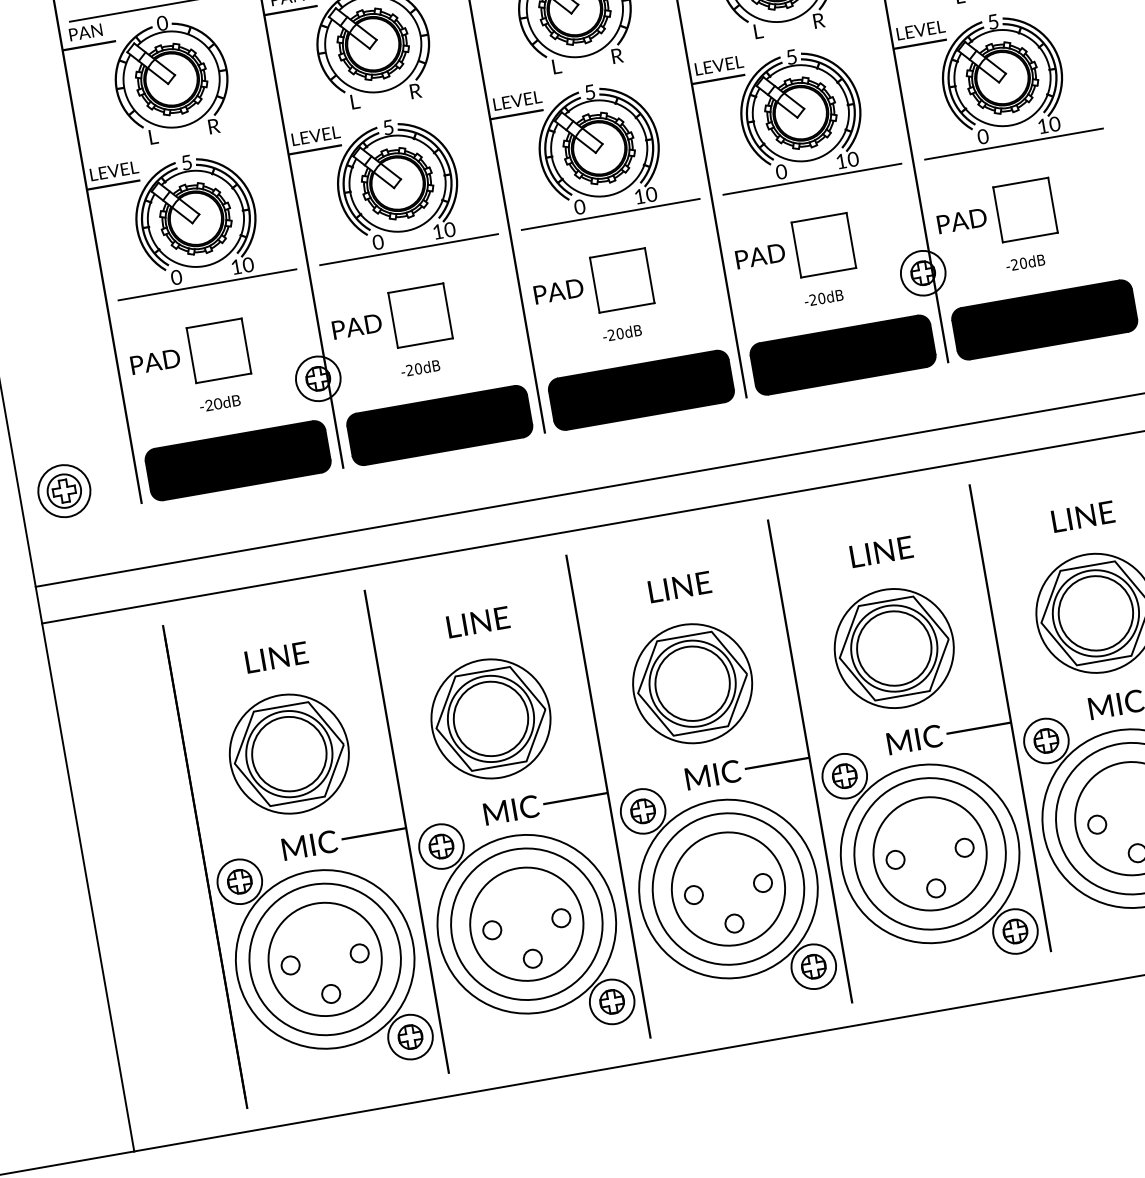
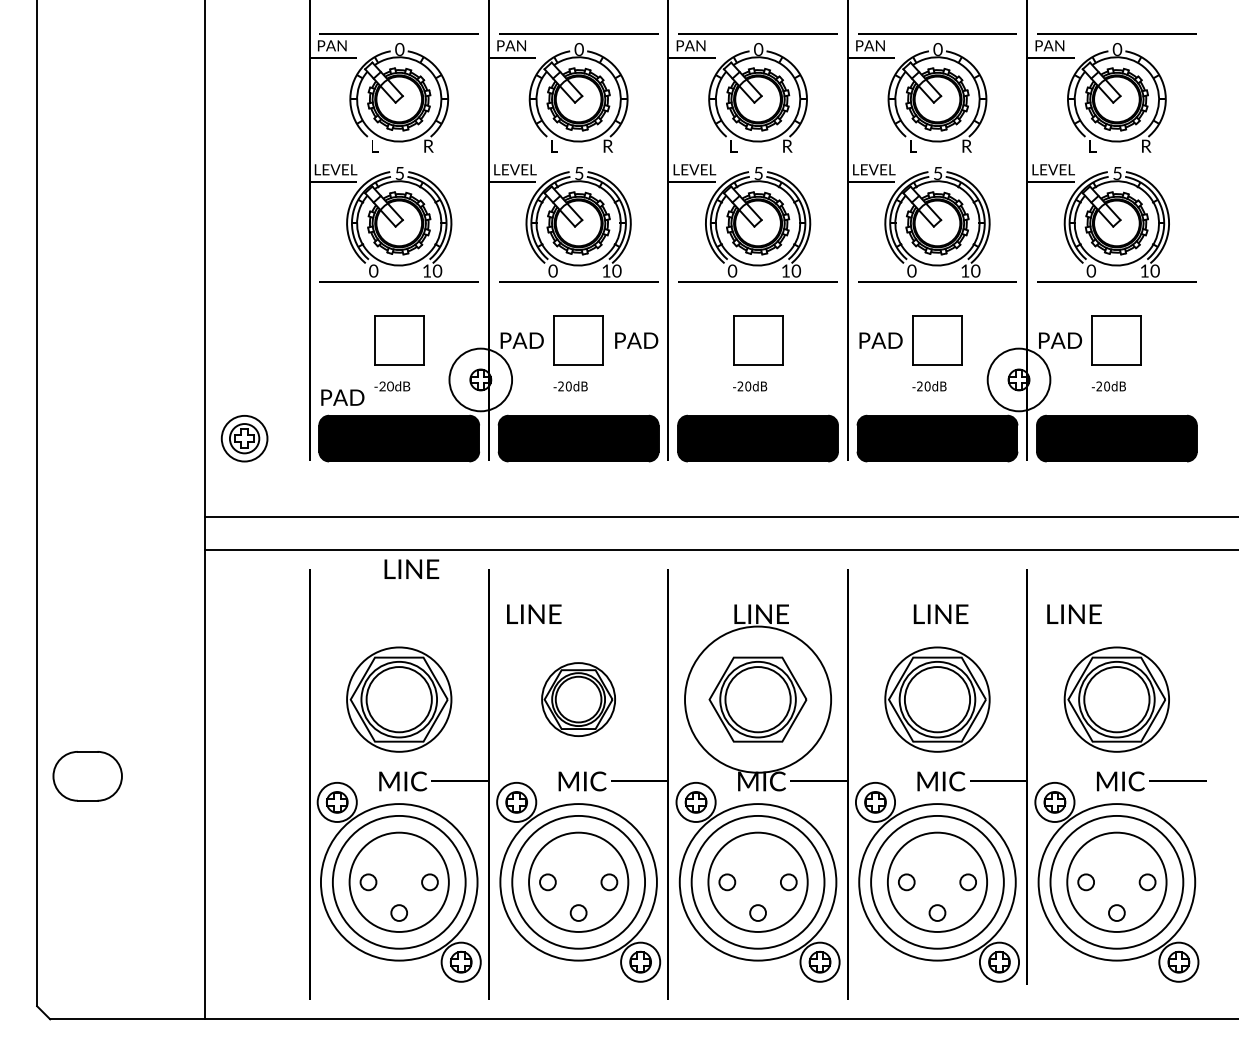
circle: (922, 272) -> (1018, 379), size x1.6
text: (558, 291) -> (636, 340), moved
text: (155, 361) -> (342, 397), moved
circle: (317, 378) -> (480, 379), size x1.6
text: (1083, 515) -> (1074, 613), moved
text: (478, 621) -> (534, 613), moved
text: (276, 656) -> (411, 568), moved
circle: (691, 683) -> (757, 699), size x1.4
part: (490, 718) -> (578, 699), size x0.7

